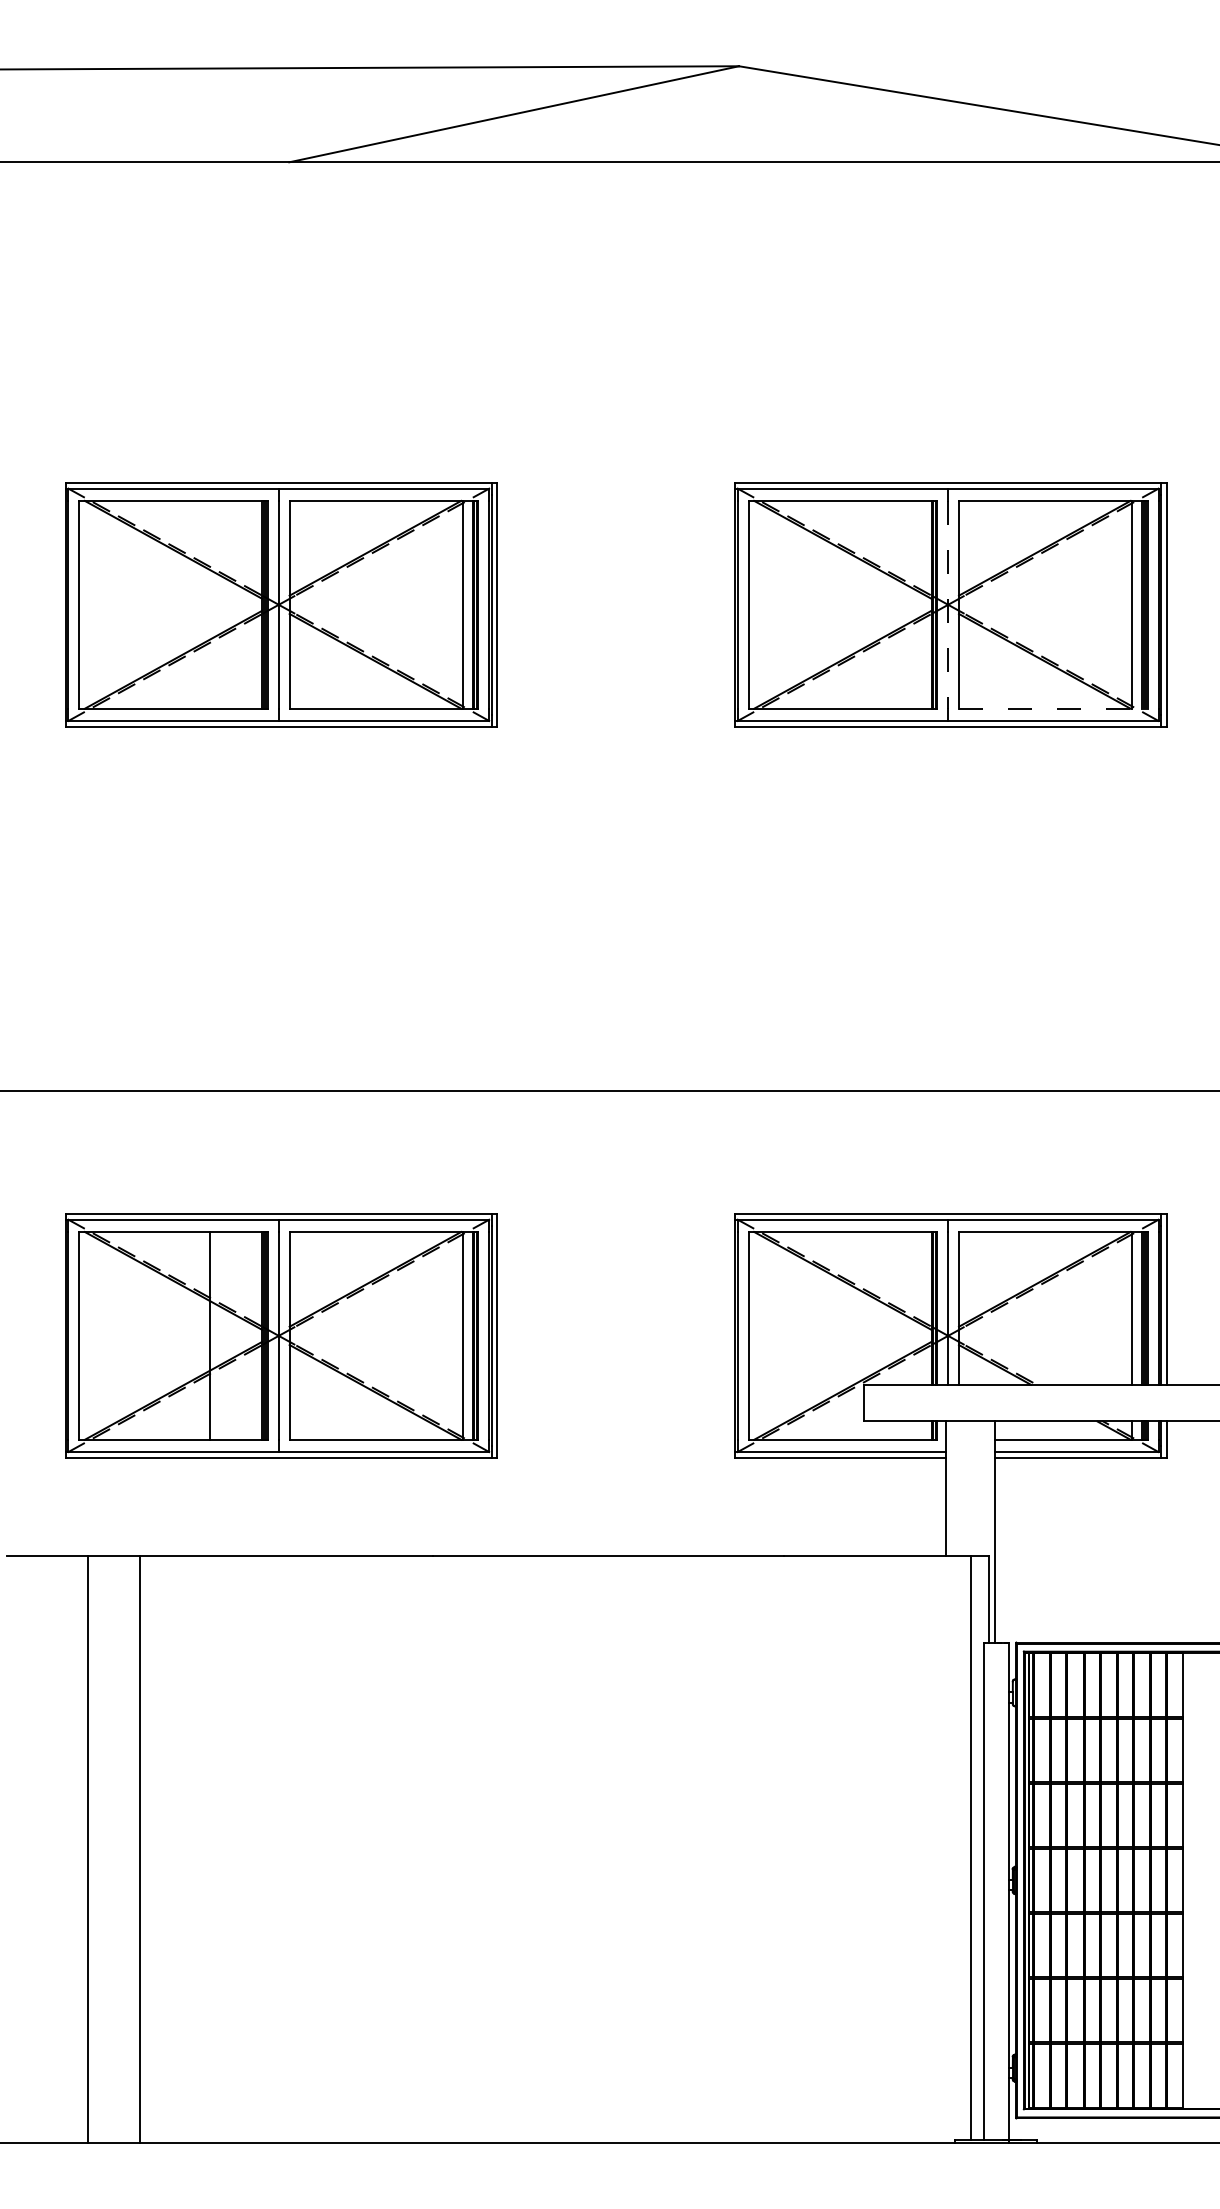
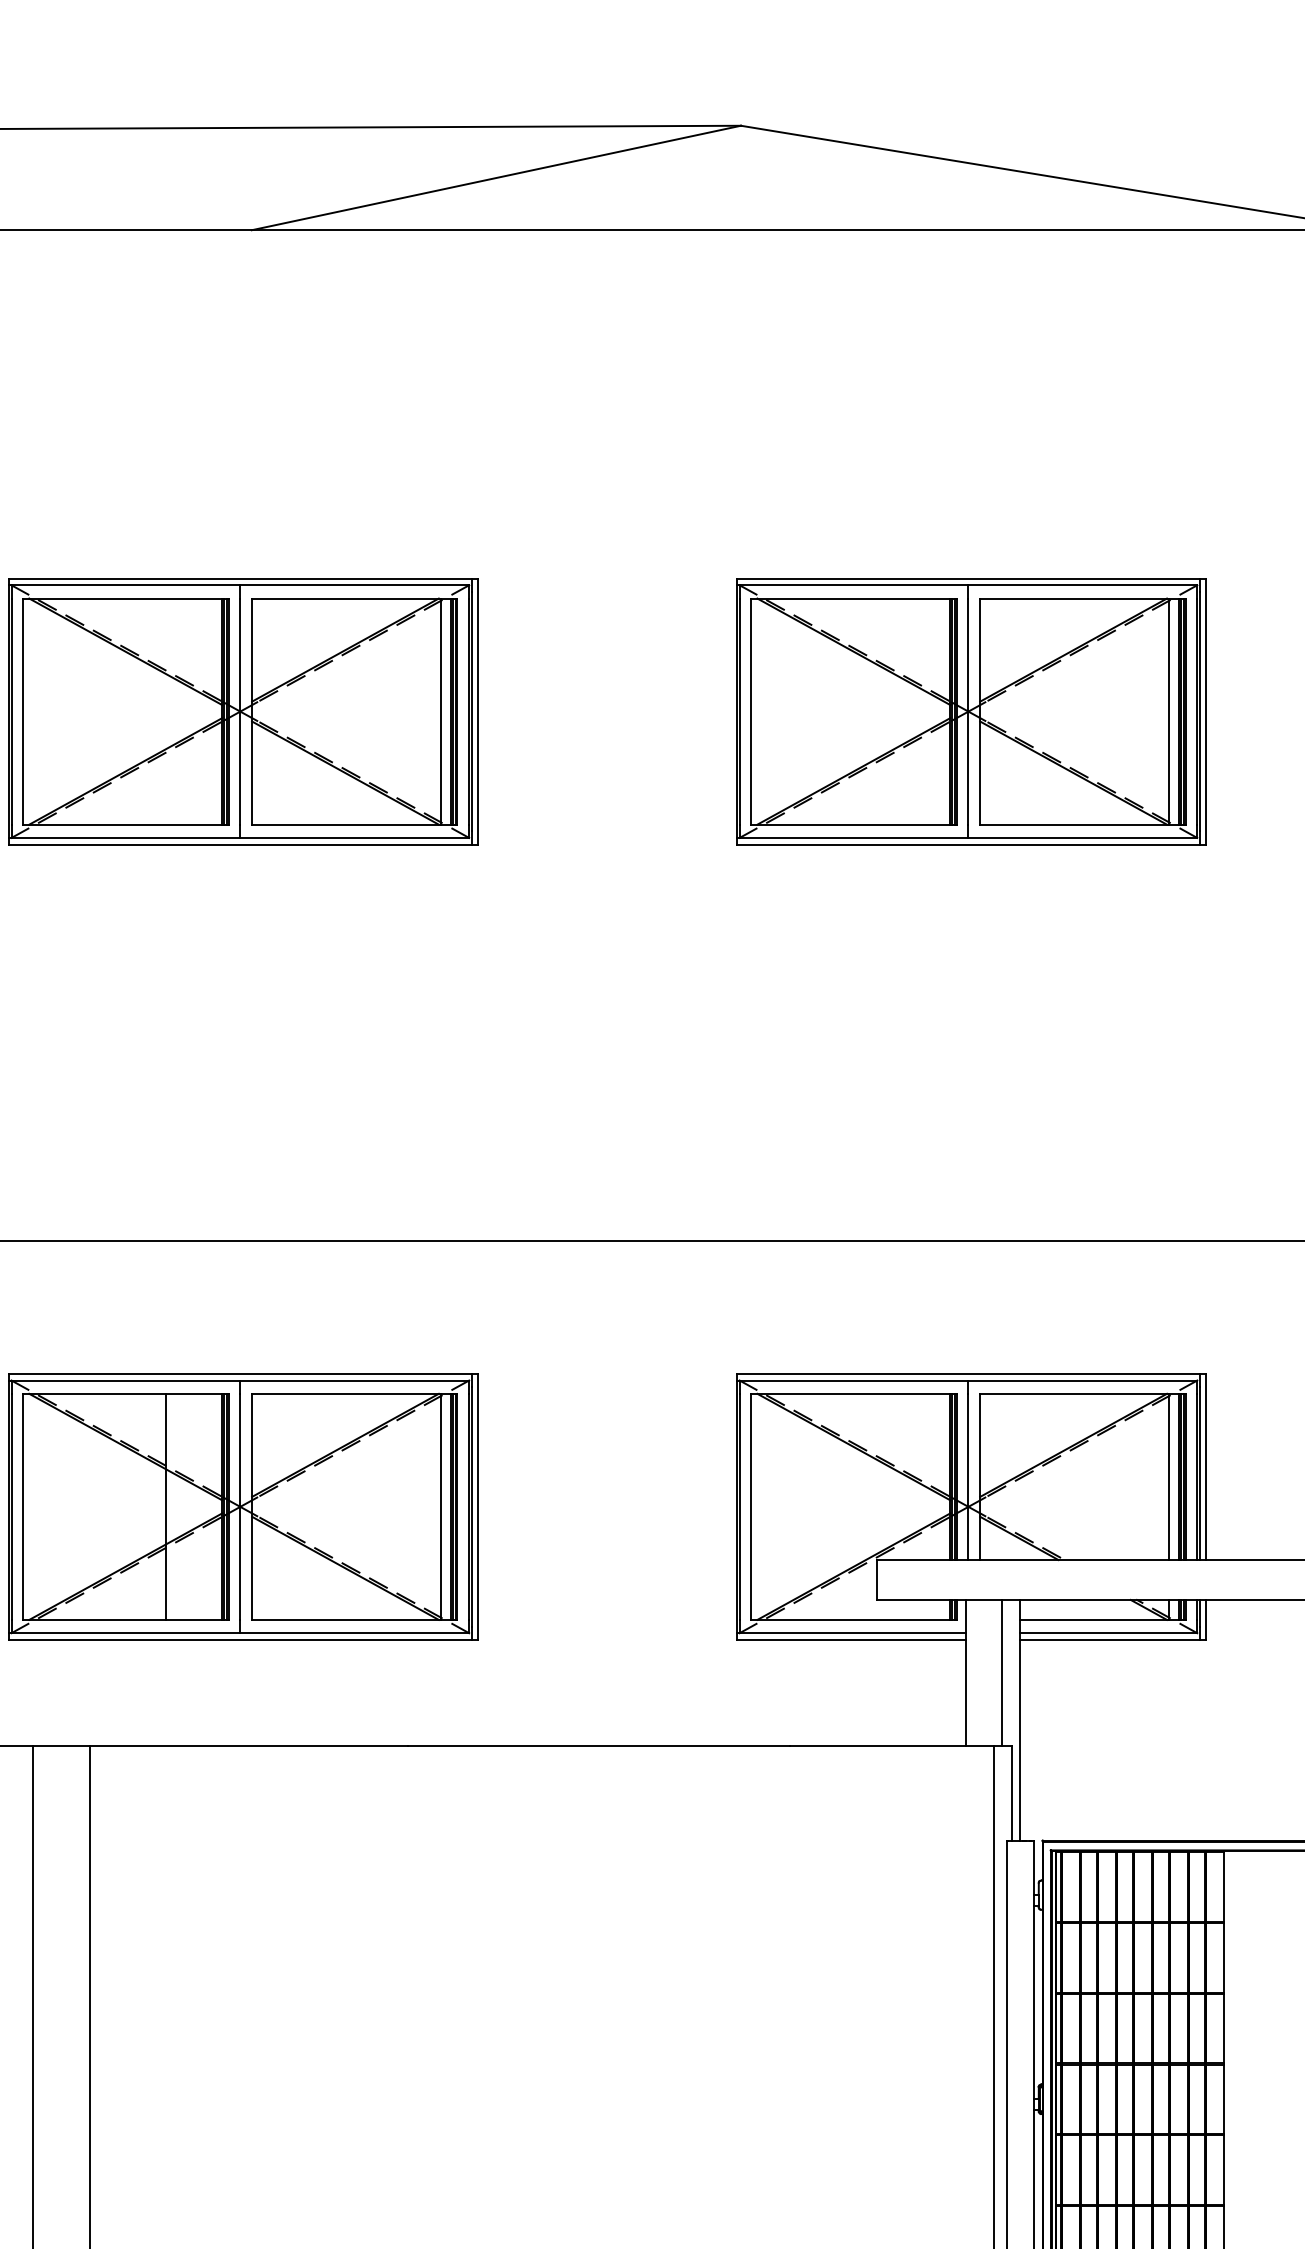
line: (948, 604) -> (968, 711), dashed -> solid
line: (1053, 708) -> (1083, 824), dashed -> solid
line: (978, 1488) -> (1001, 1672), added

